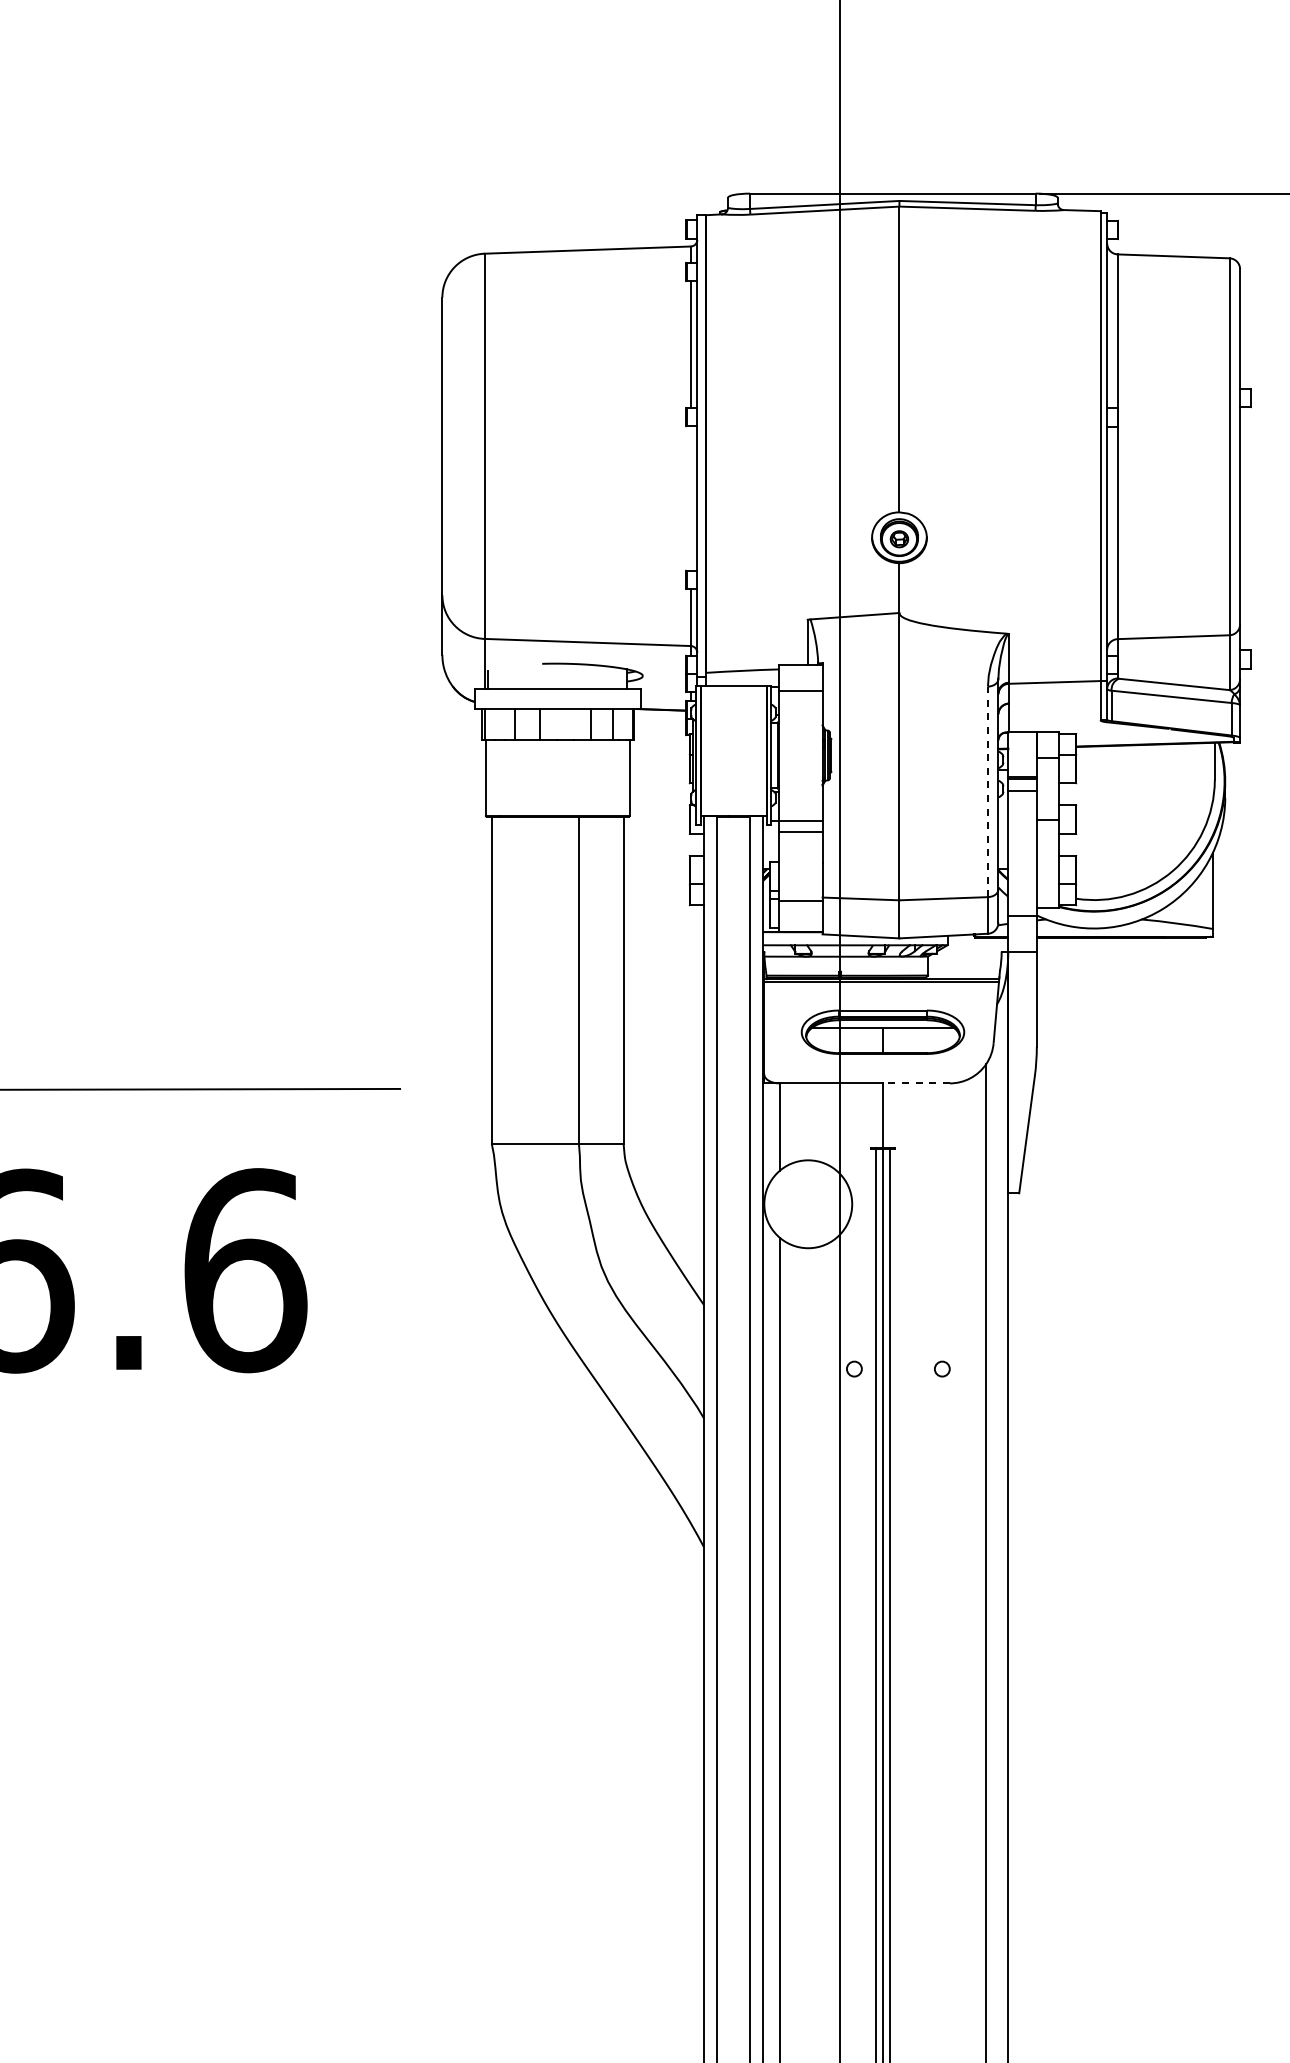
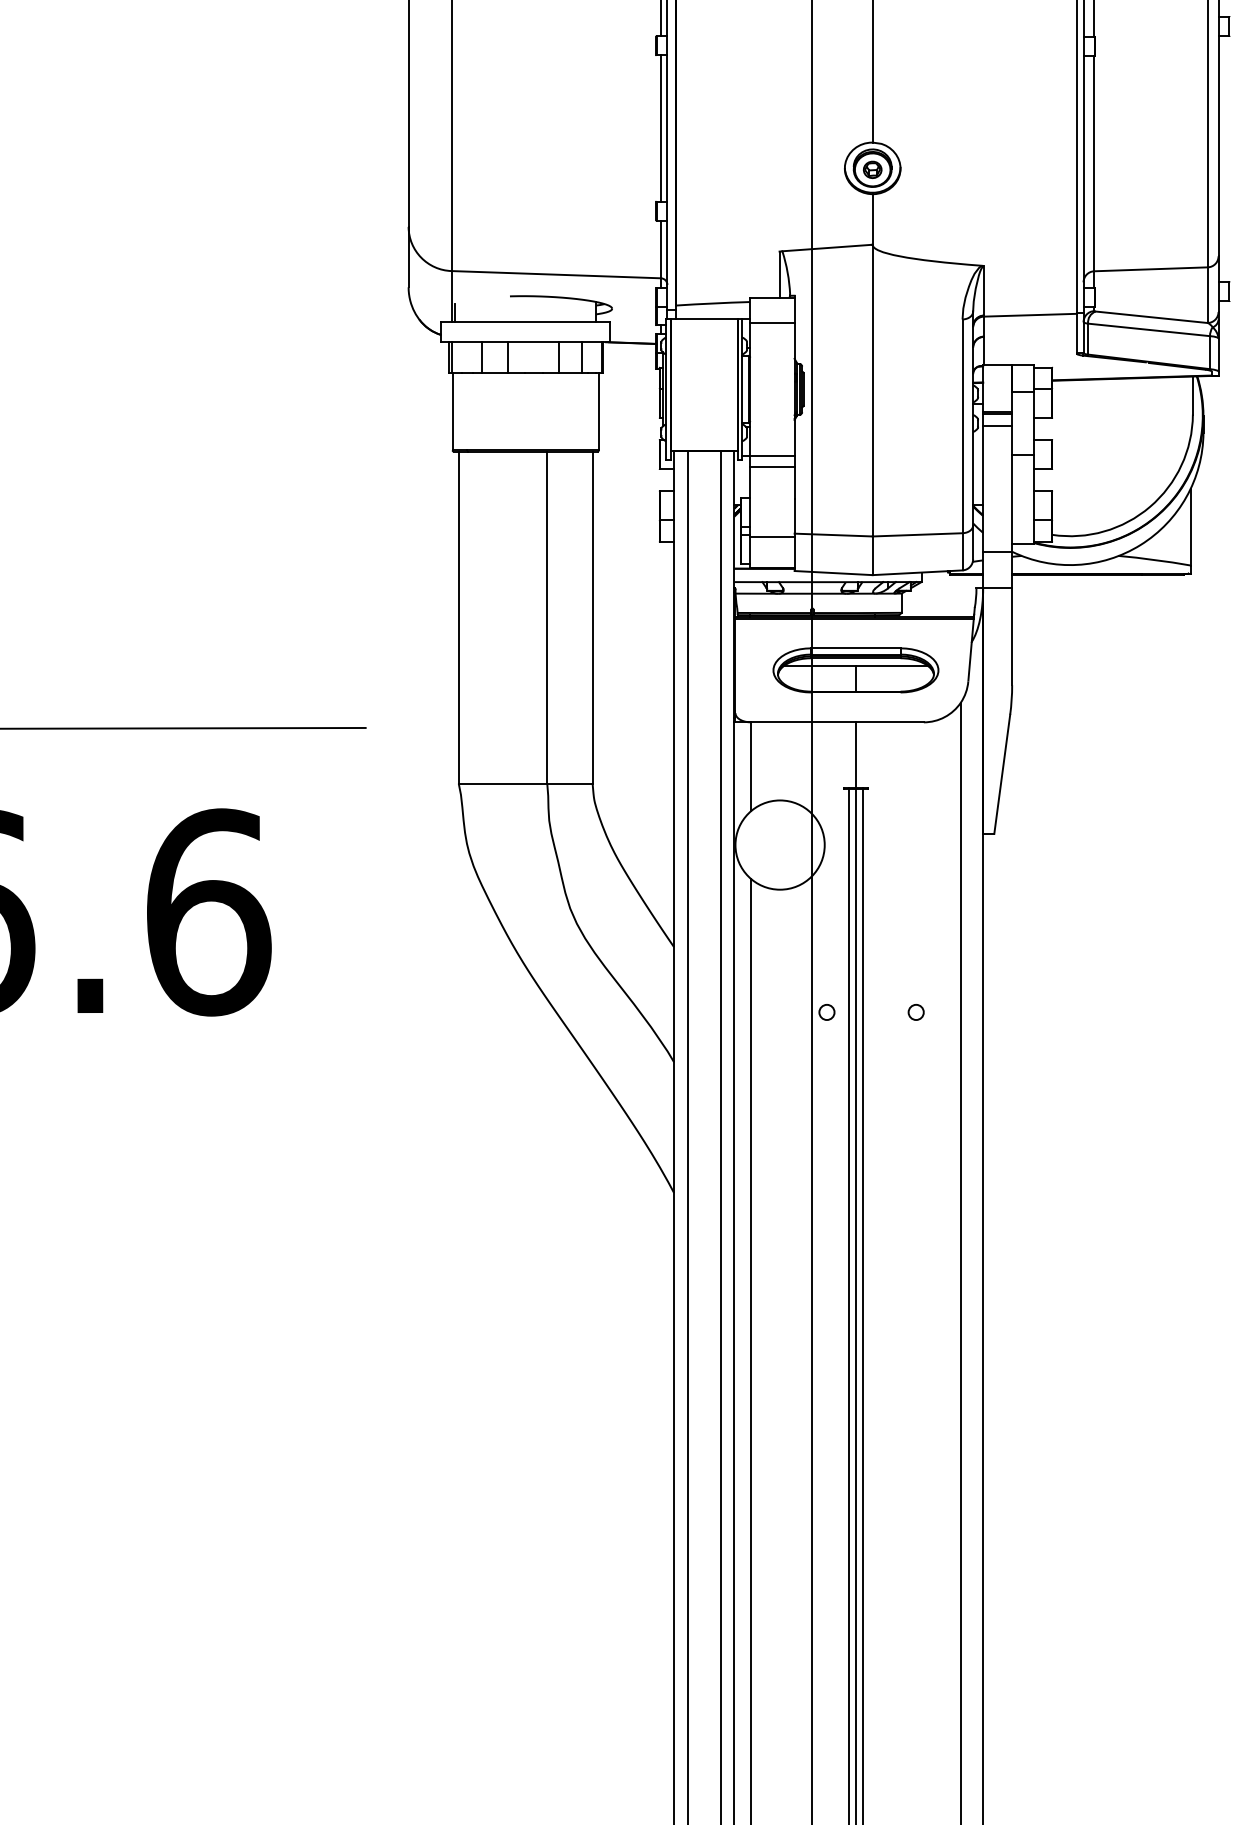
line: (690, 498) -> (660, 128), added
line: (987, 791) -> (962, 425), dashed -> solid
line: (915, 1083) -> (888, 722), dashed -> solid

